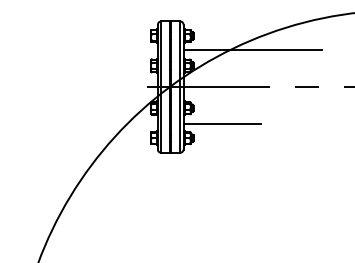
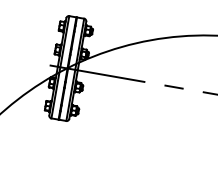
line: (252, 50) -> (136, 51), removed
line: (222, 123) -> (103, 103), removed

